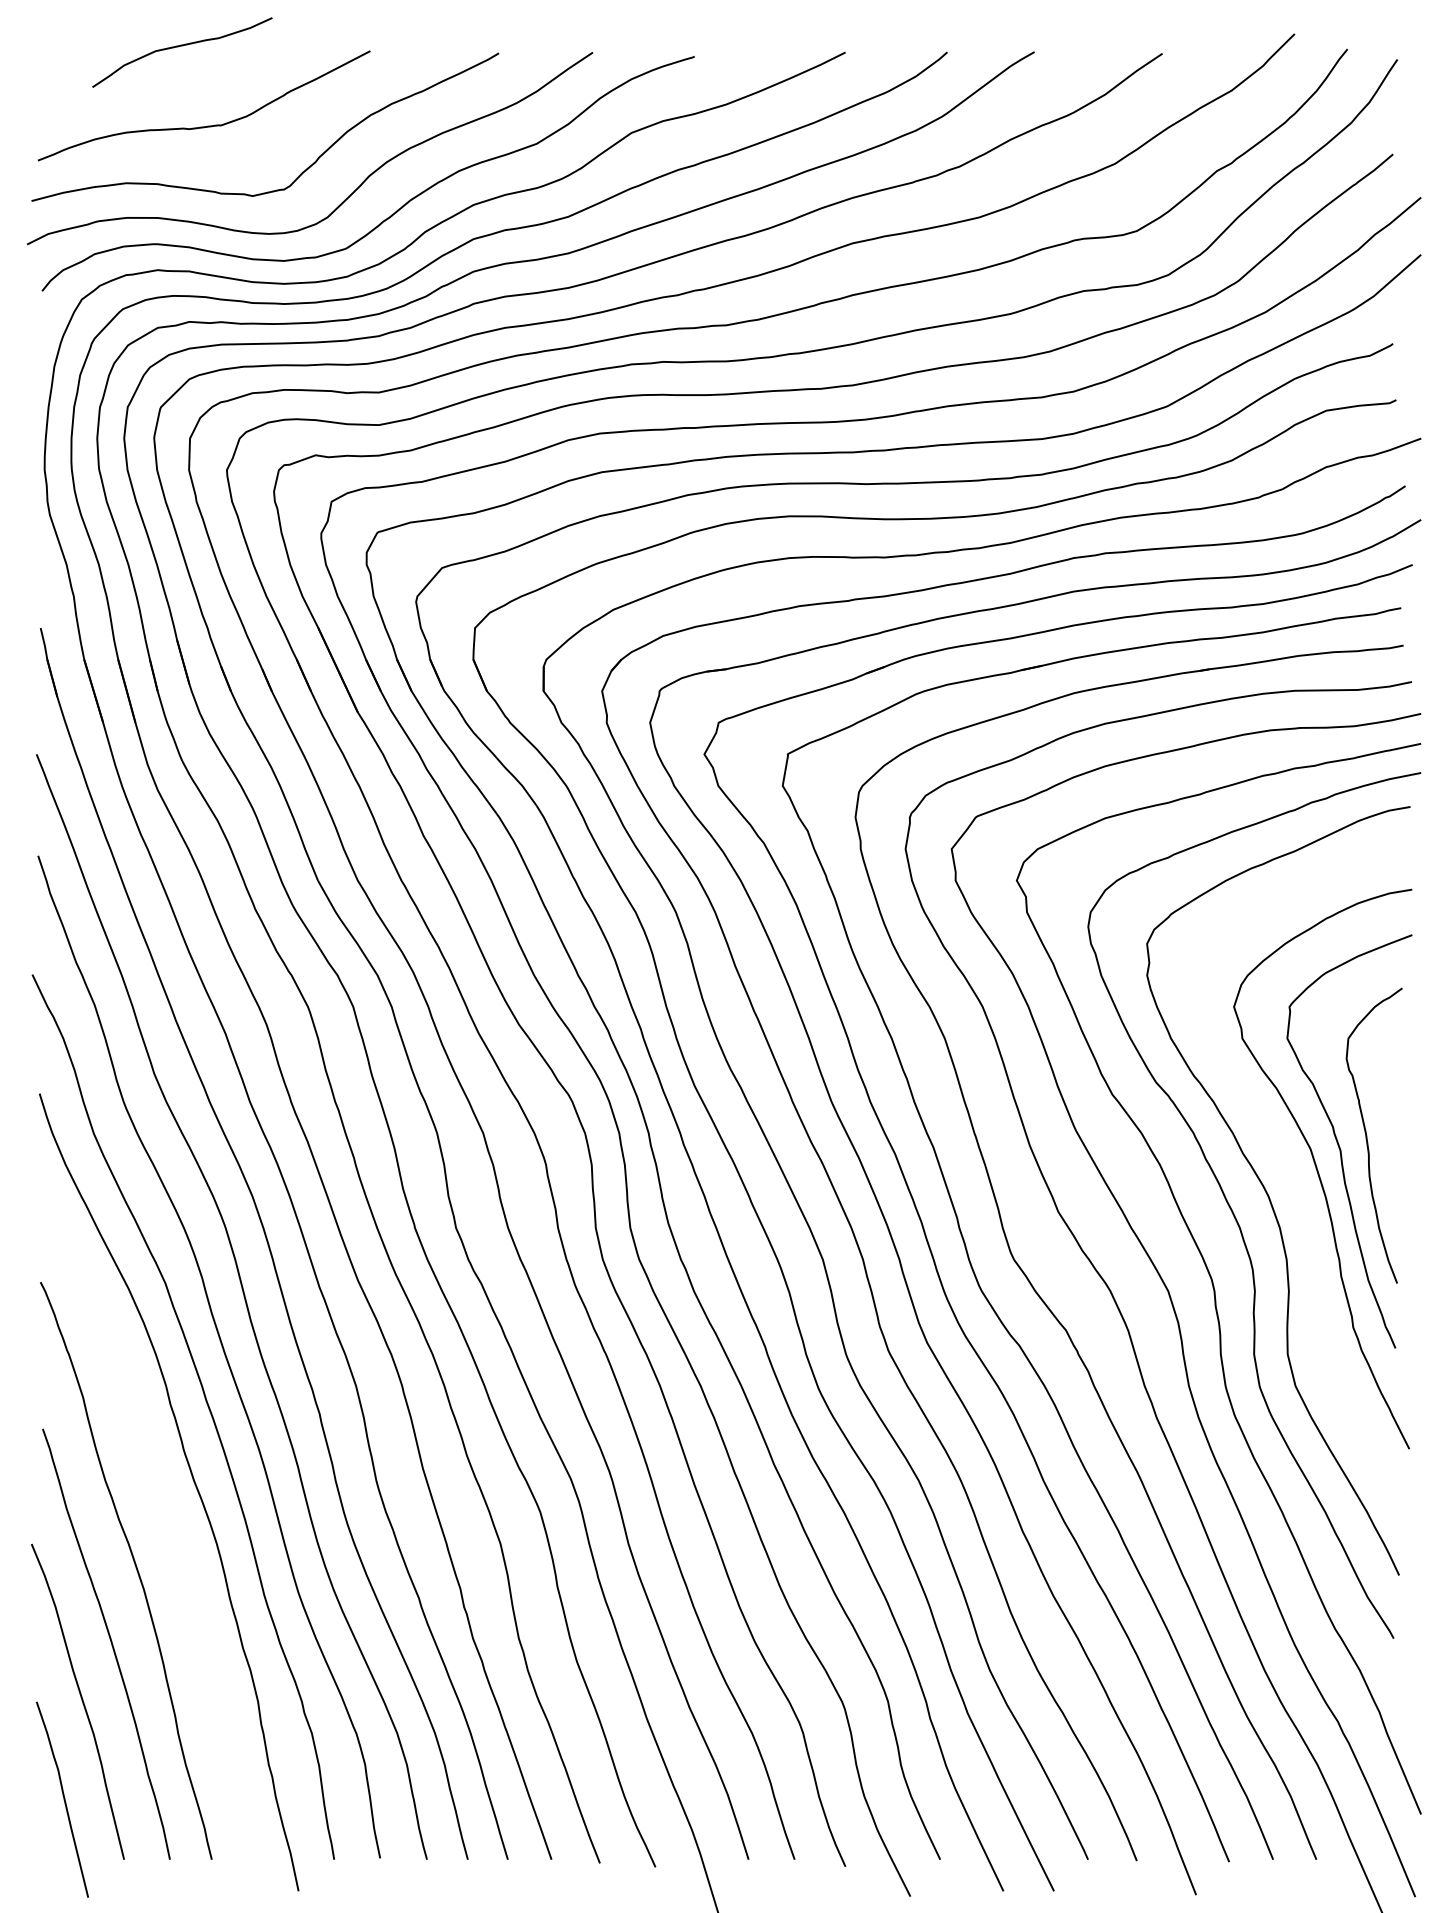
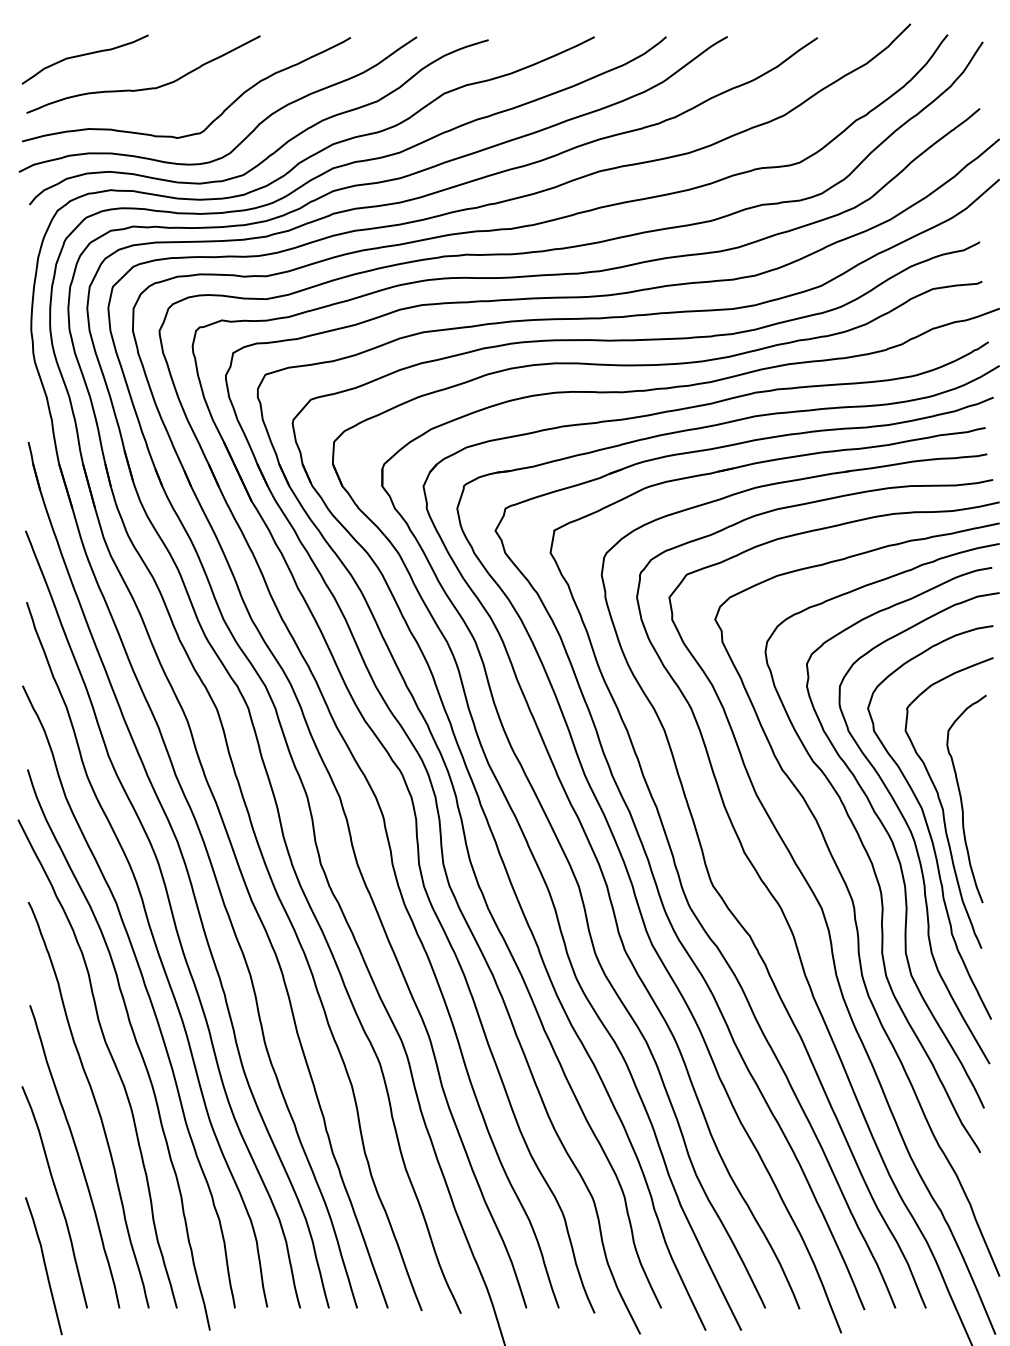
curve: (182, 46) -> (85, 55), moved
curve: (1295, 1180) -> (911, 830), added
curve: (157, 1501) -> (110, 1056), added

